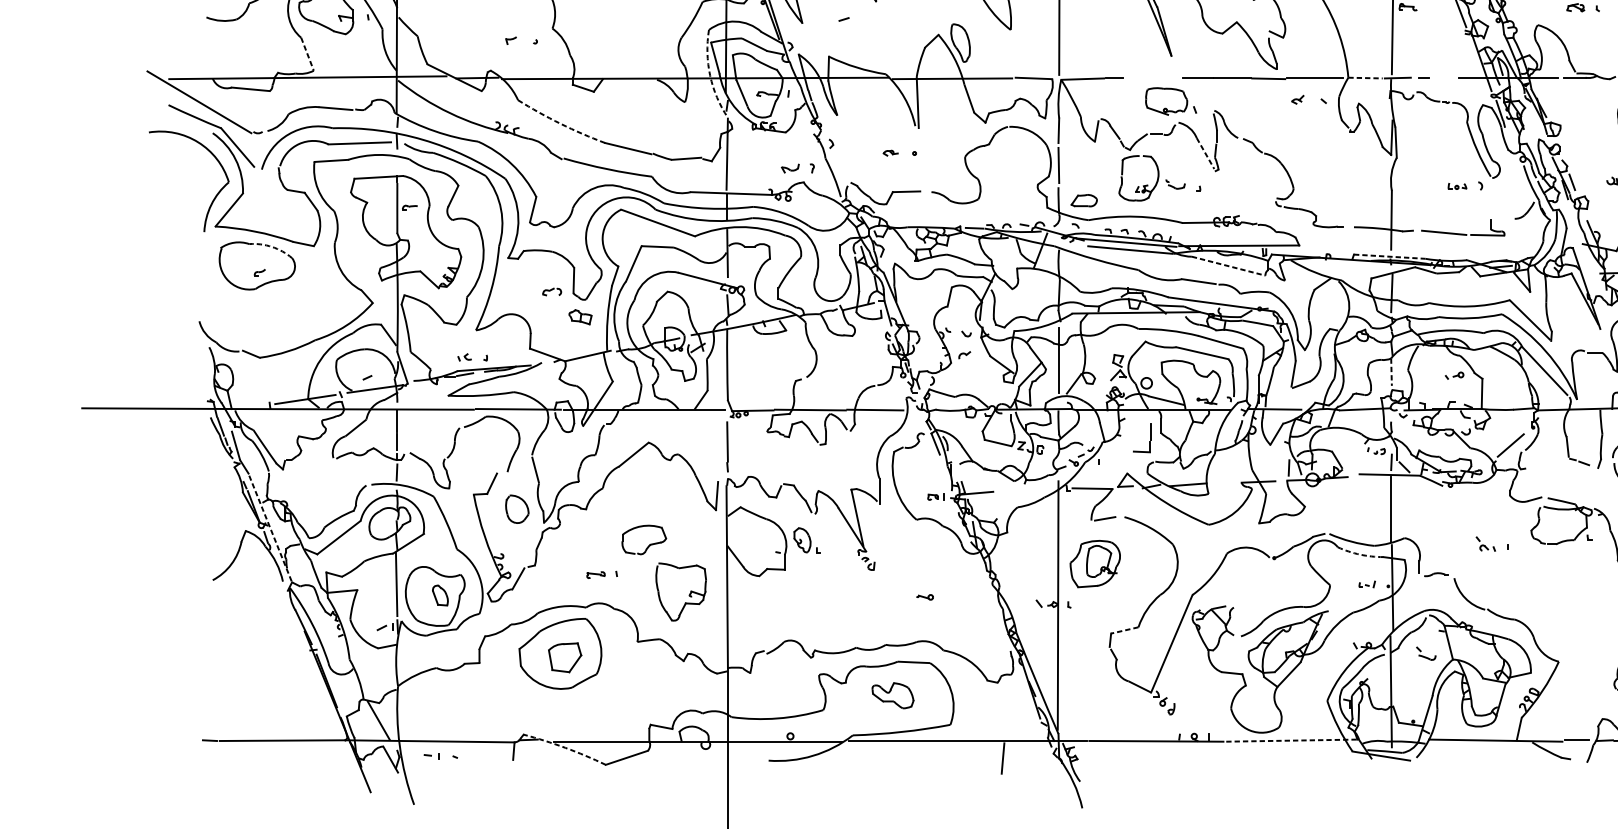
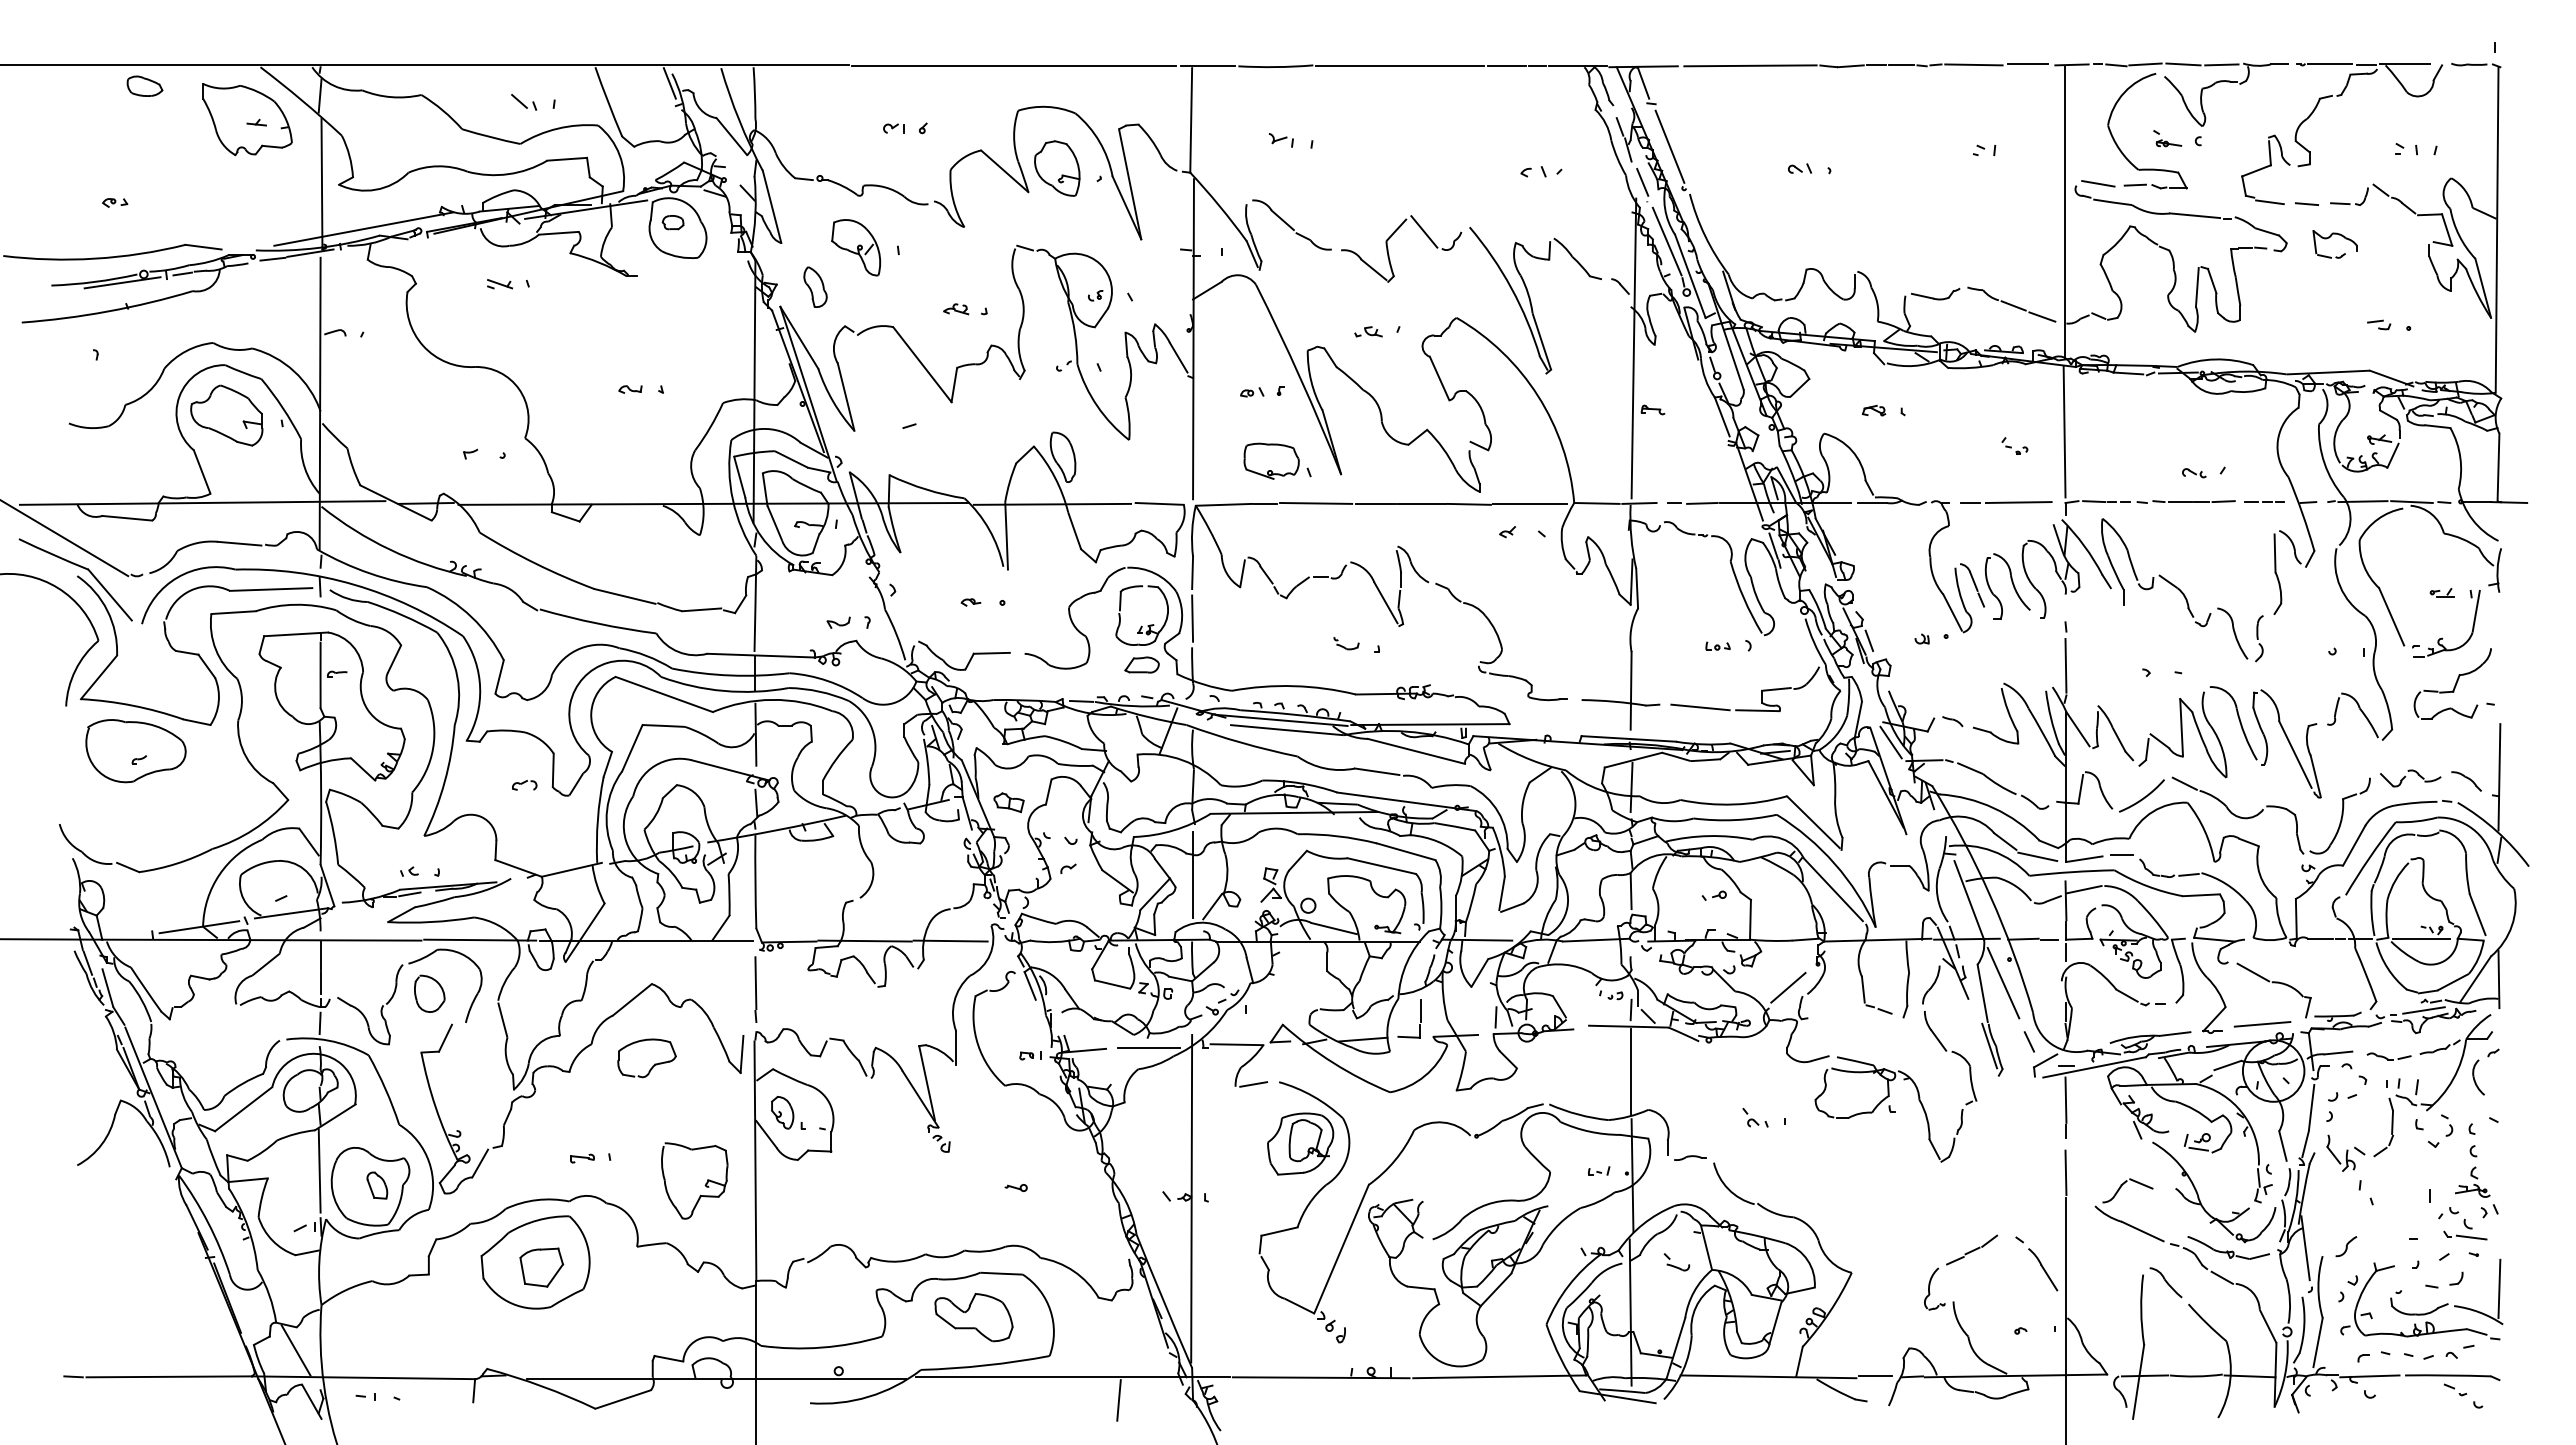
line: (307, 54) -> (202, 472), dashed -> solid
arc: (709, 75) -> (732, 500), dashed -> solid
line: (1152, 77) -> (1316, 502), added
line: (1445, 77) -> (1702, 502), added
line: (1365, 78) -> (1596, 503), dashed -> solid
part: (1171, 100) -> (1277, 460), moved
arc: (560, 123) -> (535, 563), dashed -> solid
line: (1205, 153) -> (1386, 603), dashed -> solid
part: (1138, 185) -> (1141, 625), moved
part: (1083, 200) -> (1141, 664), moved
line: (1501, 219) -> (1776, 689), added
arc: (272, 247) -> (155, 726), dashed -> solid
line: (1390, 256) -> (1629, 738), dashed -> solid
line: (1588, 259) -> (1890, 742), added
line: (1228, 266) -> (1416, 751), dashed -> solid
part: (580, 317) -> (1008, 802), moved
line: (1391, 372) -> (1631, 891), dashed -> solid
part: (1150, 437) -> (1420, 1018), moved
line: (1026, 490) -> (1149, 1047), added
part: (517, 509) -> (429, 993), moved
line: (270, 528) -> (153, 1097), dashed -> solid
part: (806, 540) -> (788, 1112), moved
part: (648, 545) -> (652, 1065), moved
arc: (1359, 554) -> (1589, 1131), dashed -> solid
part: (1095, 563) -> (1300, 1143), moved
line: (1124, 630) -> (1279, 1231), dashed -> solid
part: (892, 695) -> (973, 1317), size x1.43
line: (1291, 740) -> (1499, 1376), dashed -> solid
arc: (565, 747) -> (542, 1386), dashed -> solid

